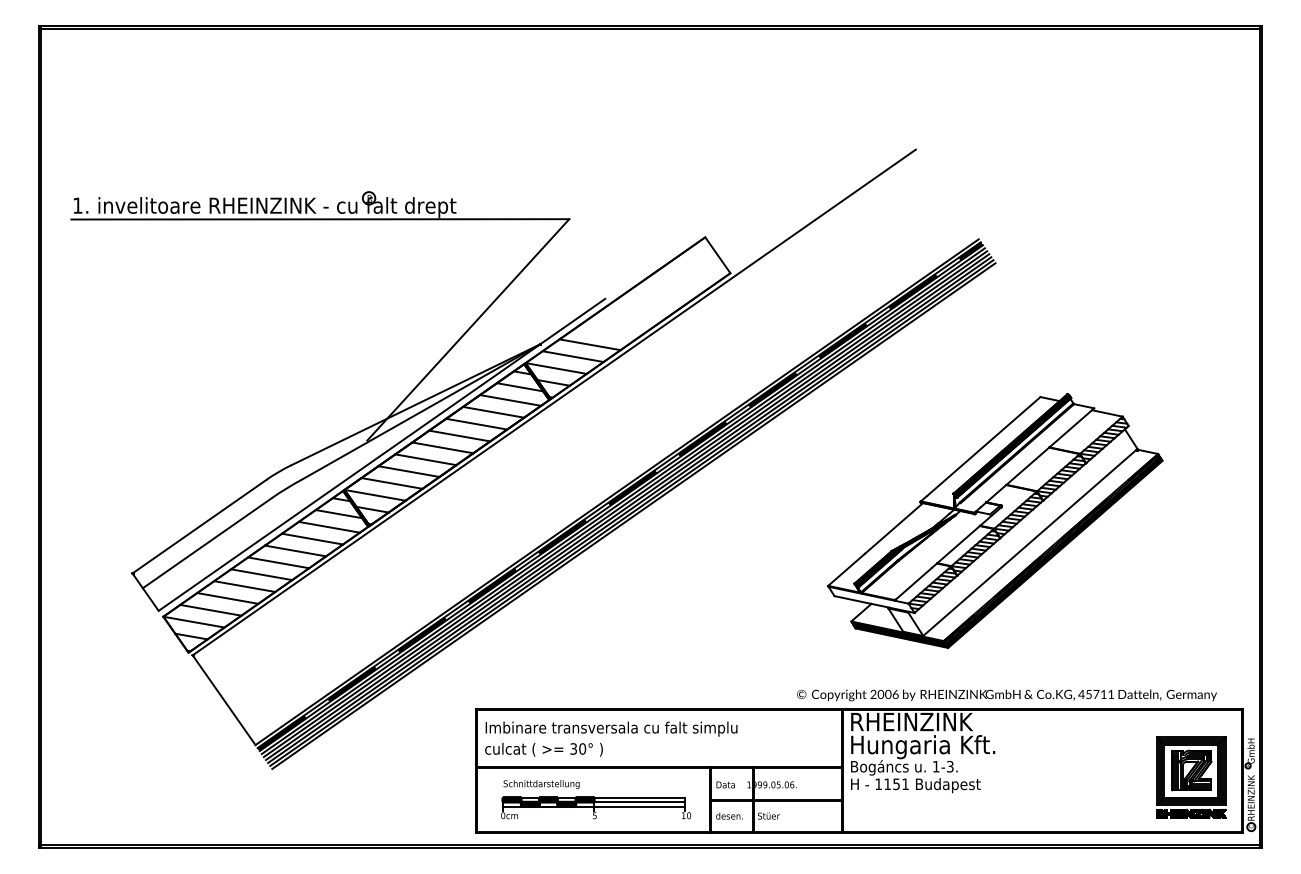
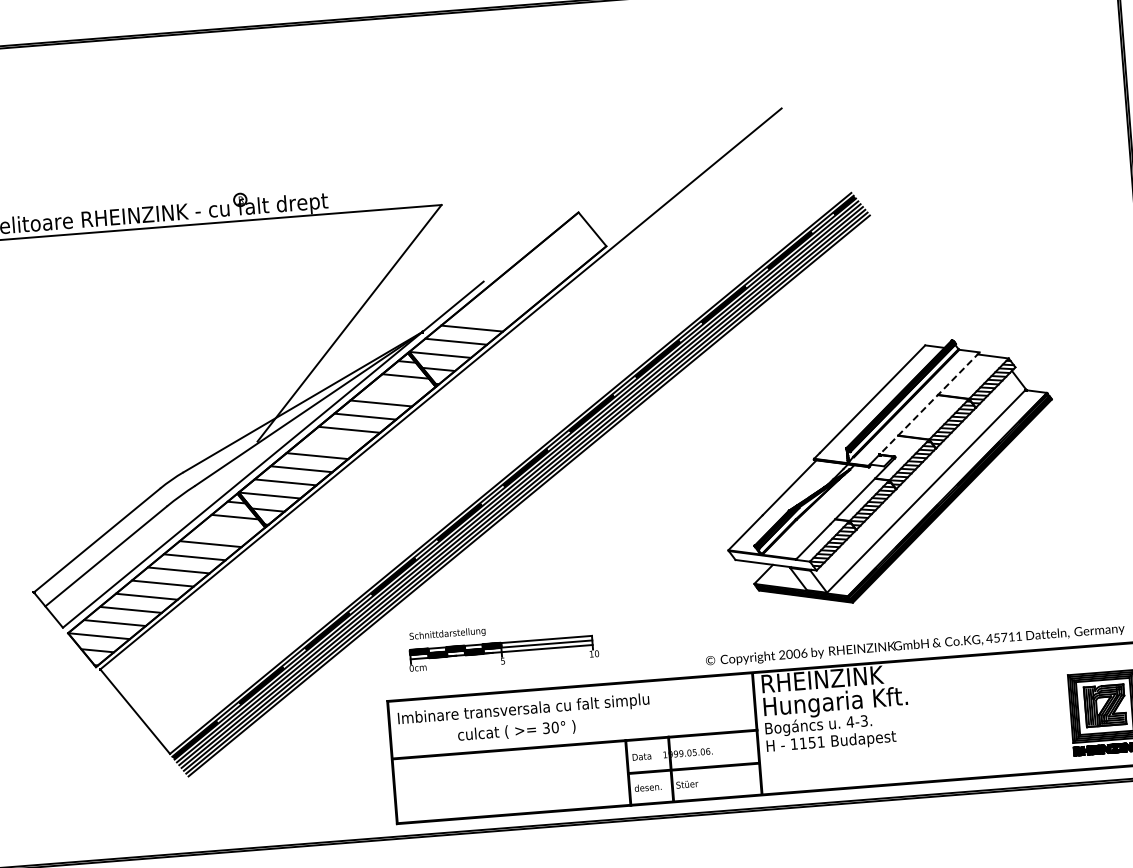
line: (510, 400) -> (397, 390), removed
line: (442, 447) -> (333, 442), removed
line: (1037, 458) -> (927, 406), solid -> dashed
line: (328, 526) -> (225, 530), removed
text: (543, 749) -> (516, 731), moved
text: (935, 766) -> (849, 721), 1-3. -> 4-3.
part: (596, 799) -> (503, 644), moved

